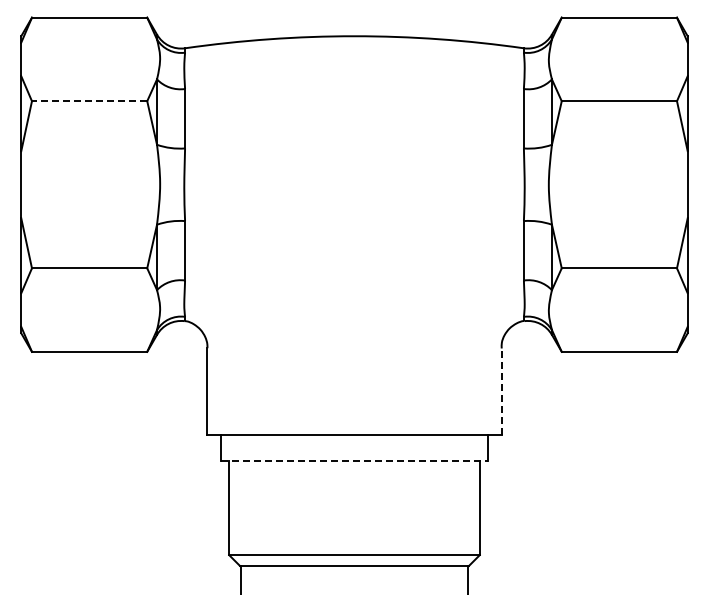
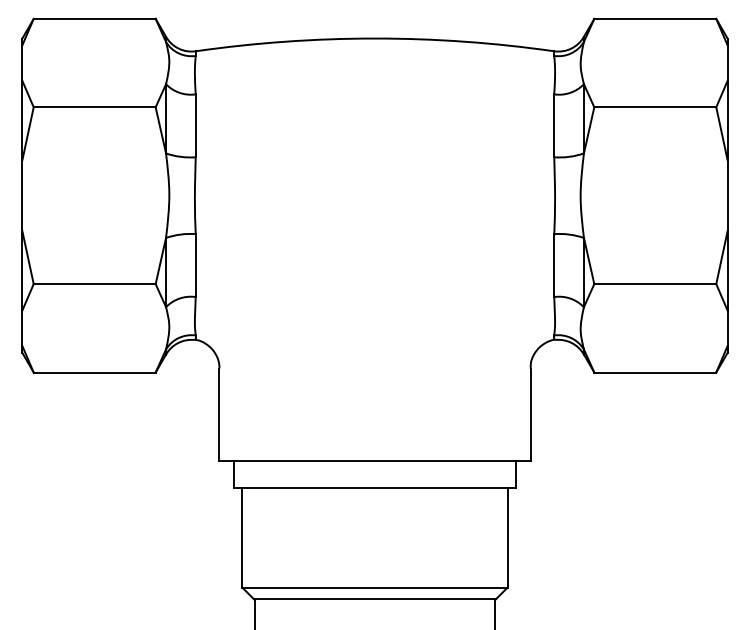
line: (89, 101) -> (94, 107), dashed -> solid
line: (501, 391) -> (530, 414), dashed -> solid
line: (354, 461) -> (375, 488), dashed -> solid

